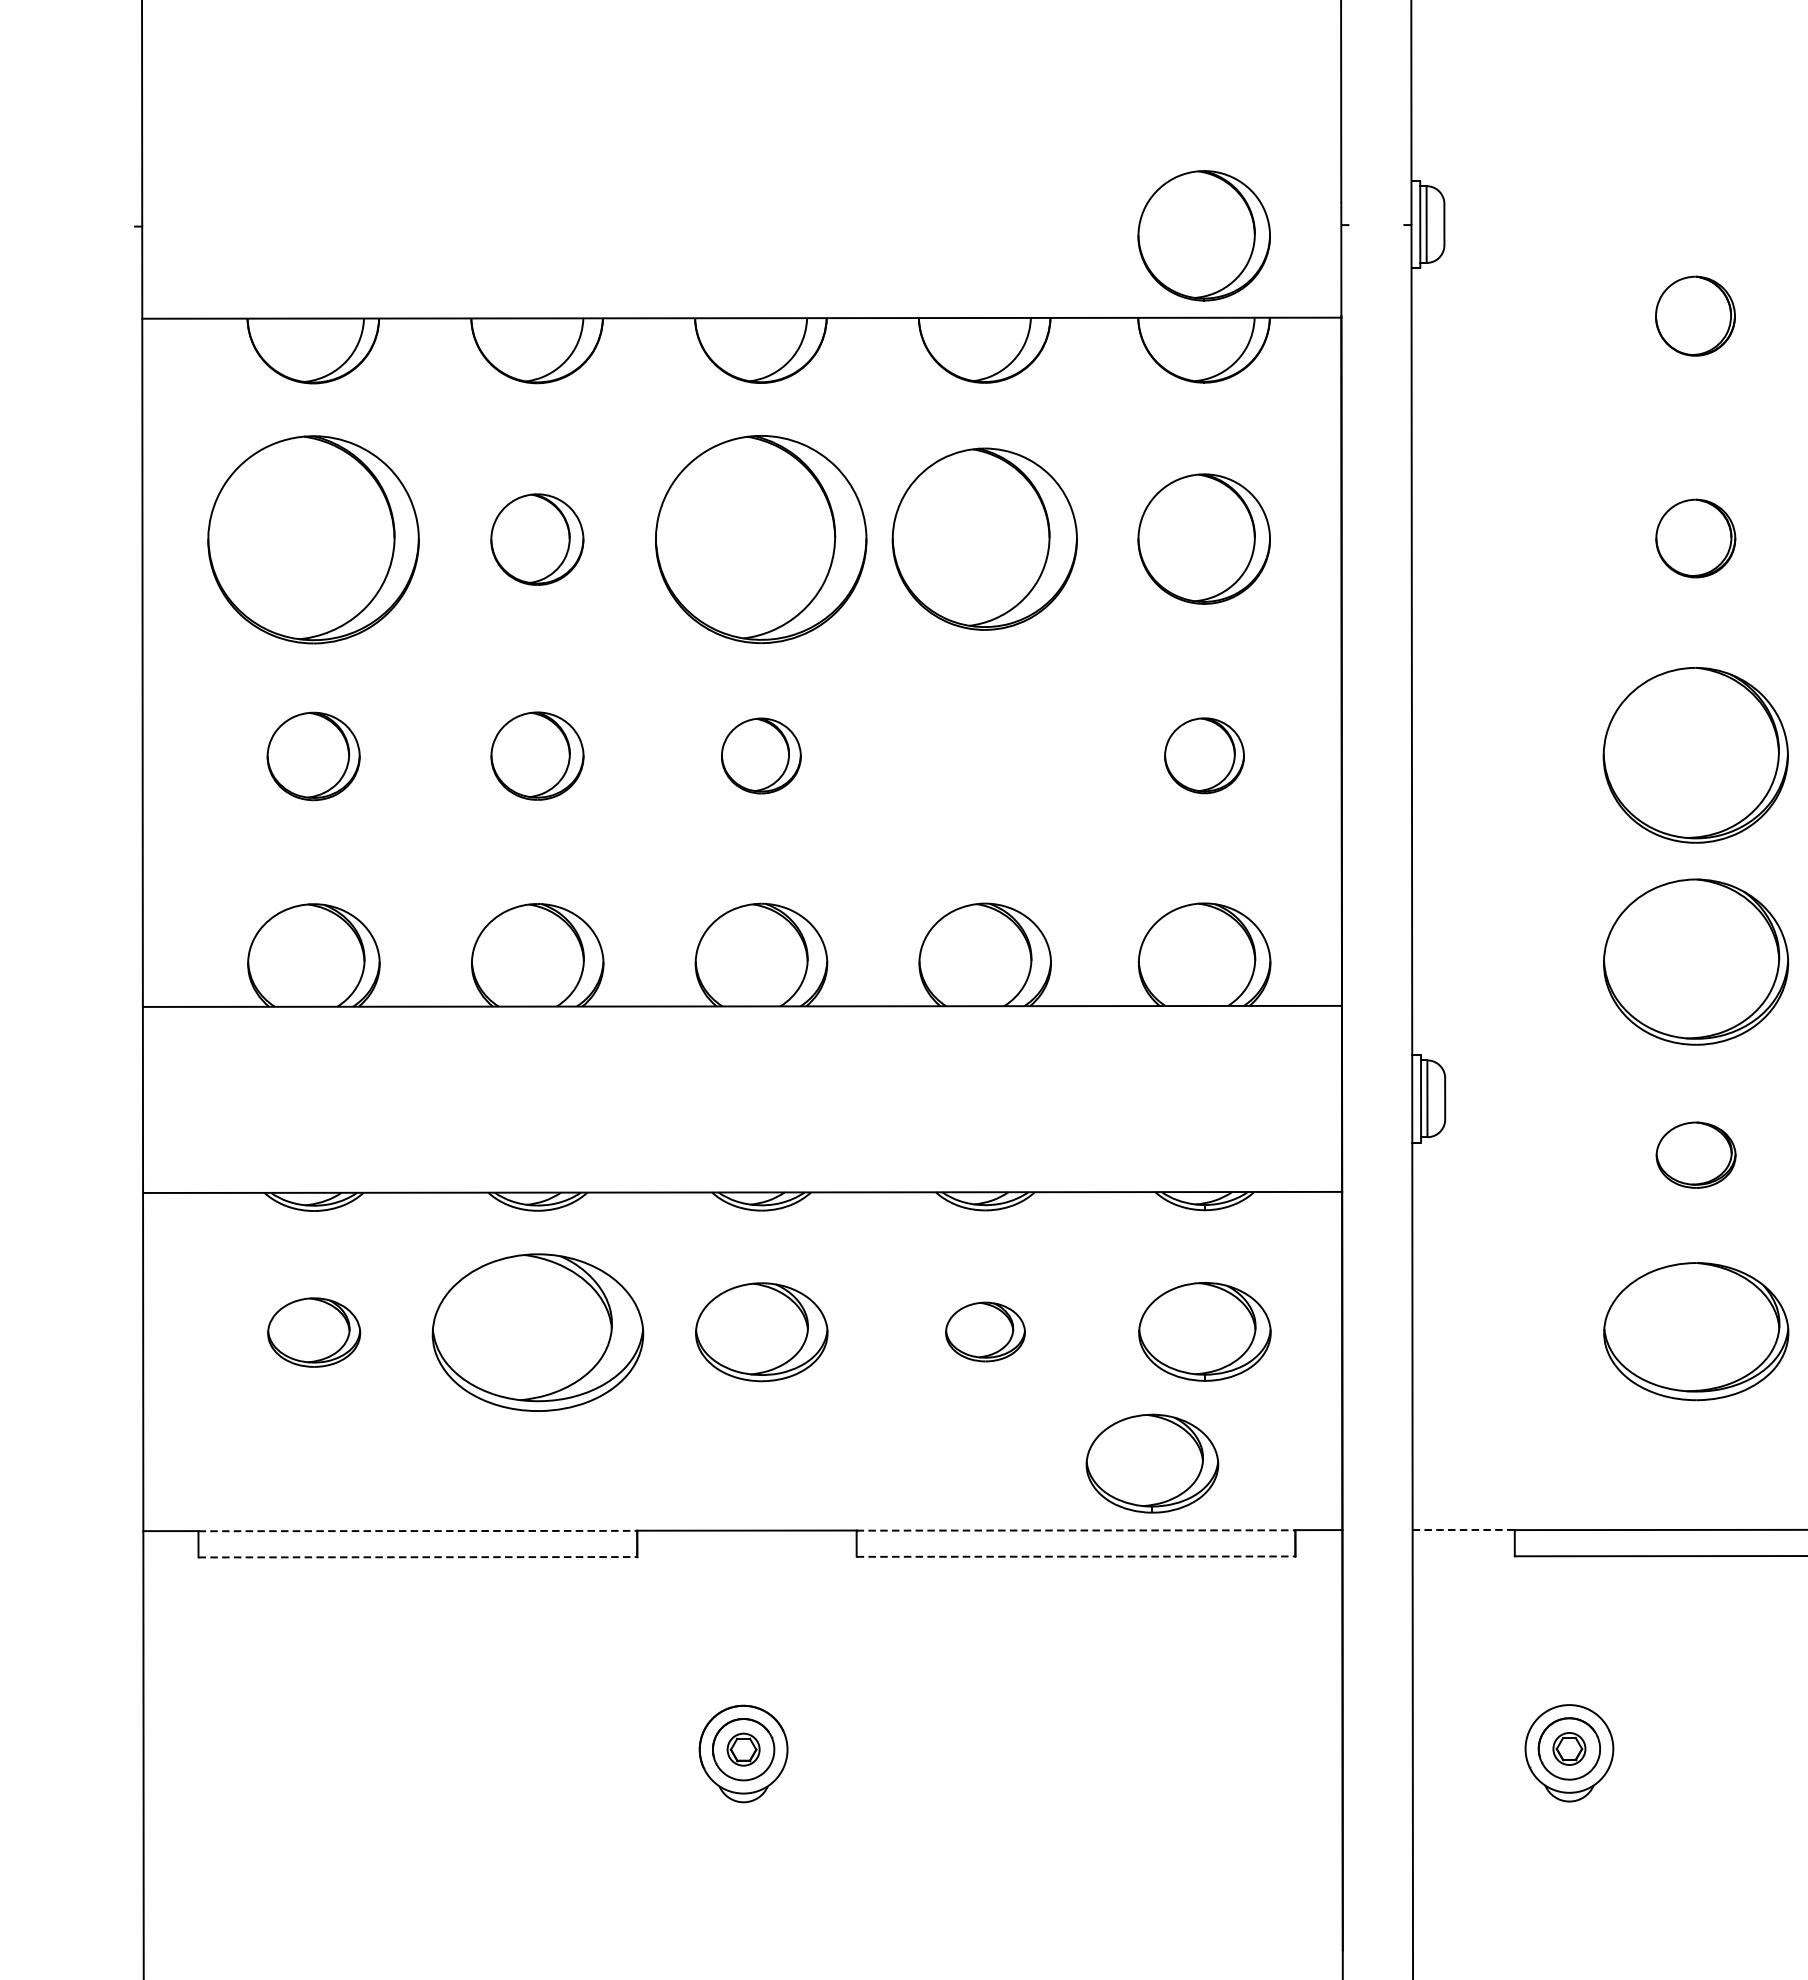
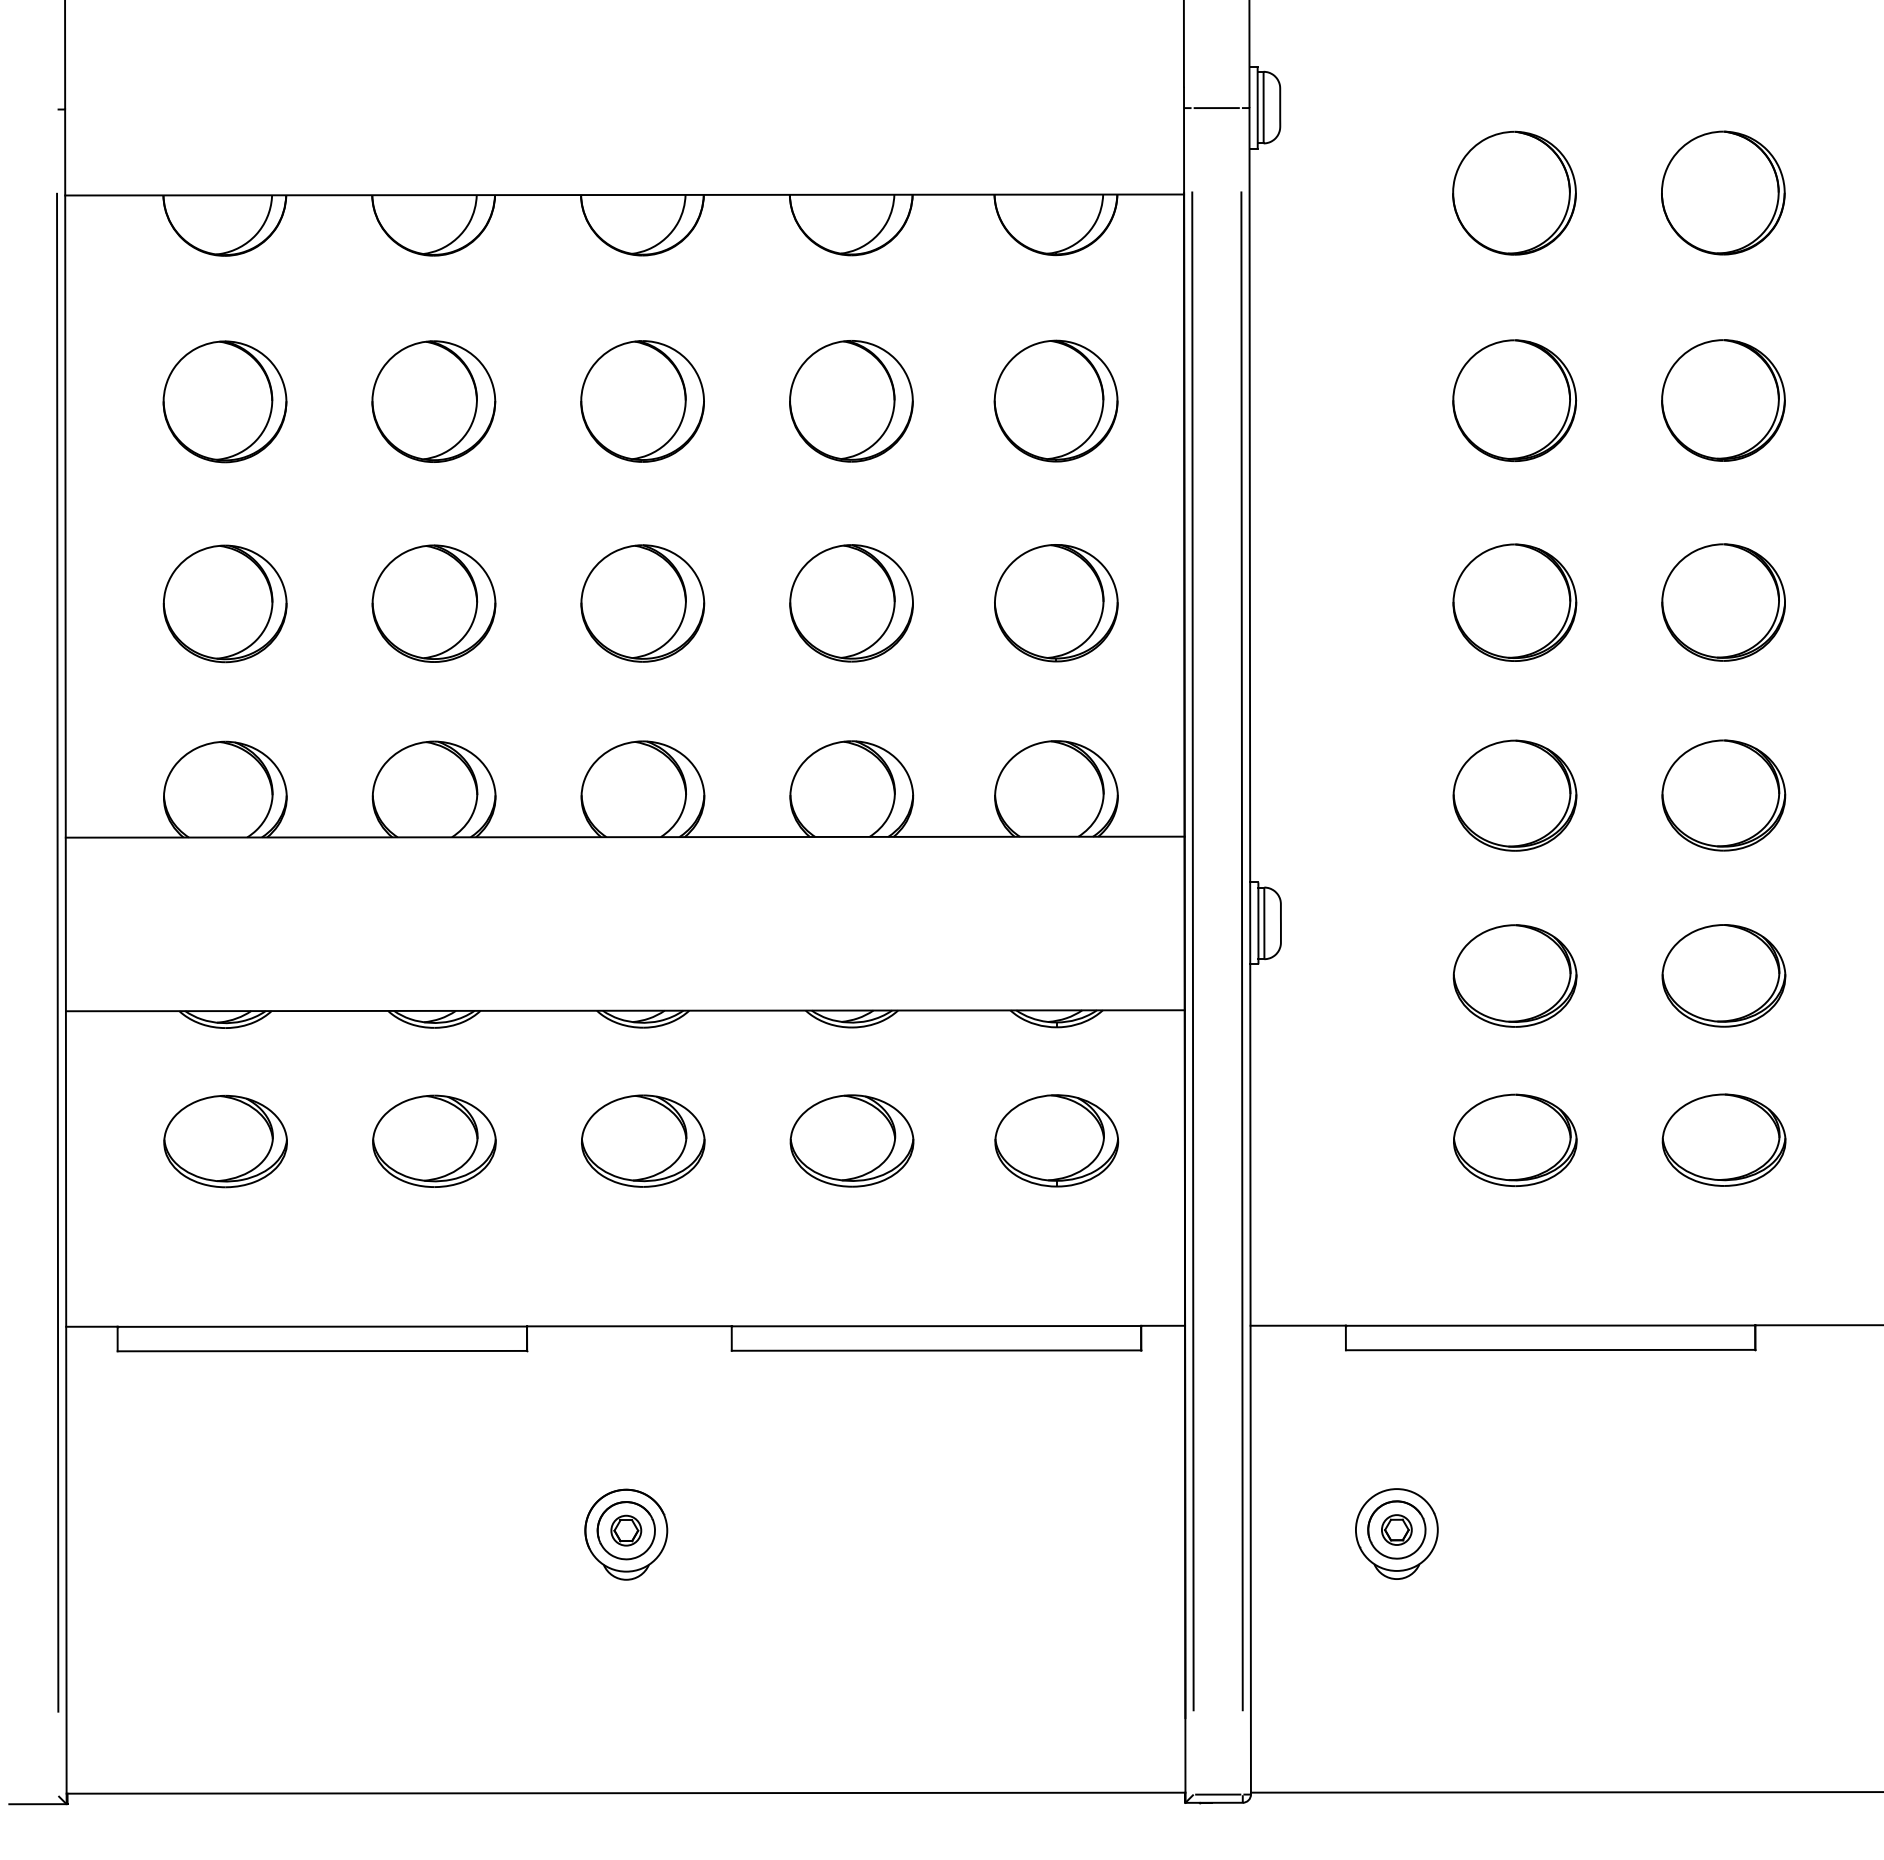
line: (1376, 225) -> (1216, 108), added
part: (1203, 235) -> (1055, 117), removed
part: (1695, 315) -> (1514, 192), size x1.67
part: (1695, 538) -> (1514, 400), size x1.67
part: (313, 539) -> (224, 401), size x0.62
part: (536, 539) -> (433, 401), size x1.43
part: (760, 539) -> (642, 401), size x0.62
part: (984, 539) -> (851, 401), size x0.71
part: (1695, 754) -> (1514, 602), size x0.71
part: (313, 756) -> (224, 603), size x1.43
part: (536, 756) -> (433, 603), size x1.43
part: (760, 756) -> (642, 603), size x1.67
part: (984, 756) -> (851, 603), added
part: (1204, 756) -> (1056, 603), size x1.67
part: (1695, 961) -> (1514, 795), size x0.71
line: (1350, 1128) -> (1192, 951), added
line: (1402, 1128) -> (1241, 951), added
line: (134, 1130) -> (57, 952), added
part: (1695, 1154) -> (1514, 975), size x1.67
part: (1696, 1330) -> (1515, 1139), size x0.71
part: (538, 1331) -> (434, 1140), size x0.62
part: (984, 1331) -> (851, 1140), size x1.67
part: (314, 1332) -> (225, 1141), size x1.43
part: (1152, 1463) -> (1007, 1263), removed
line: (1464, 1529) -> (1298, 1325), dashed -> solid
line: (418, 1530) -> (322, 1326), dashed -> solid
line: (1076, 1530) -> (936, 1326), dashed -> solid
line: (1076, 1556) -> (936, 1350), dashed -> solid
line: (418, 1557) -> (322, 1351), dashed -> solid

